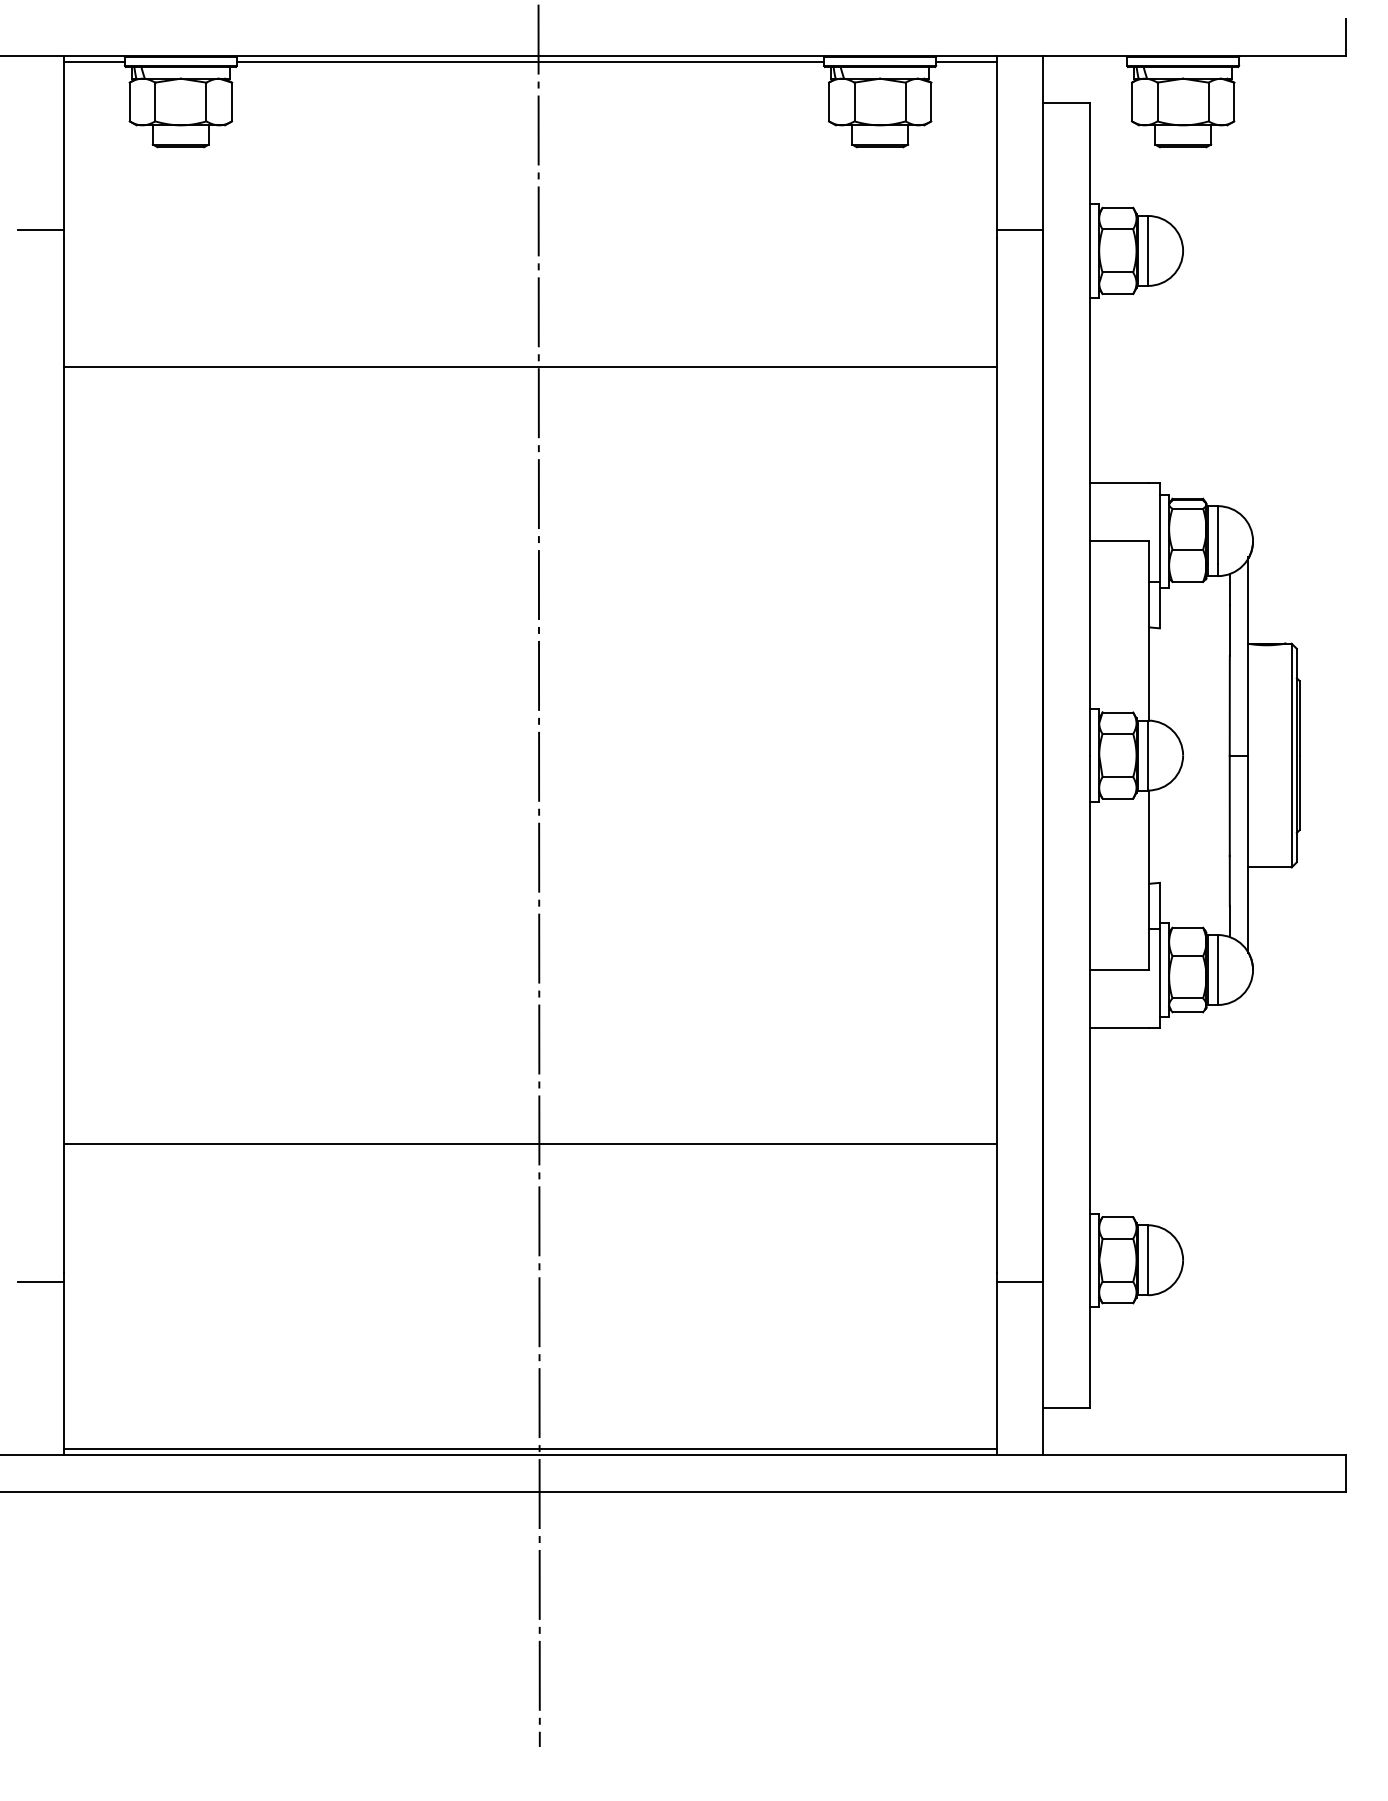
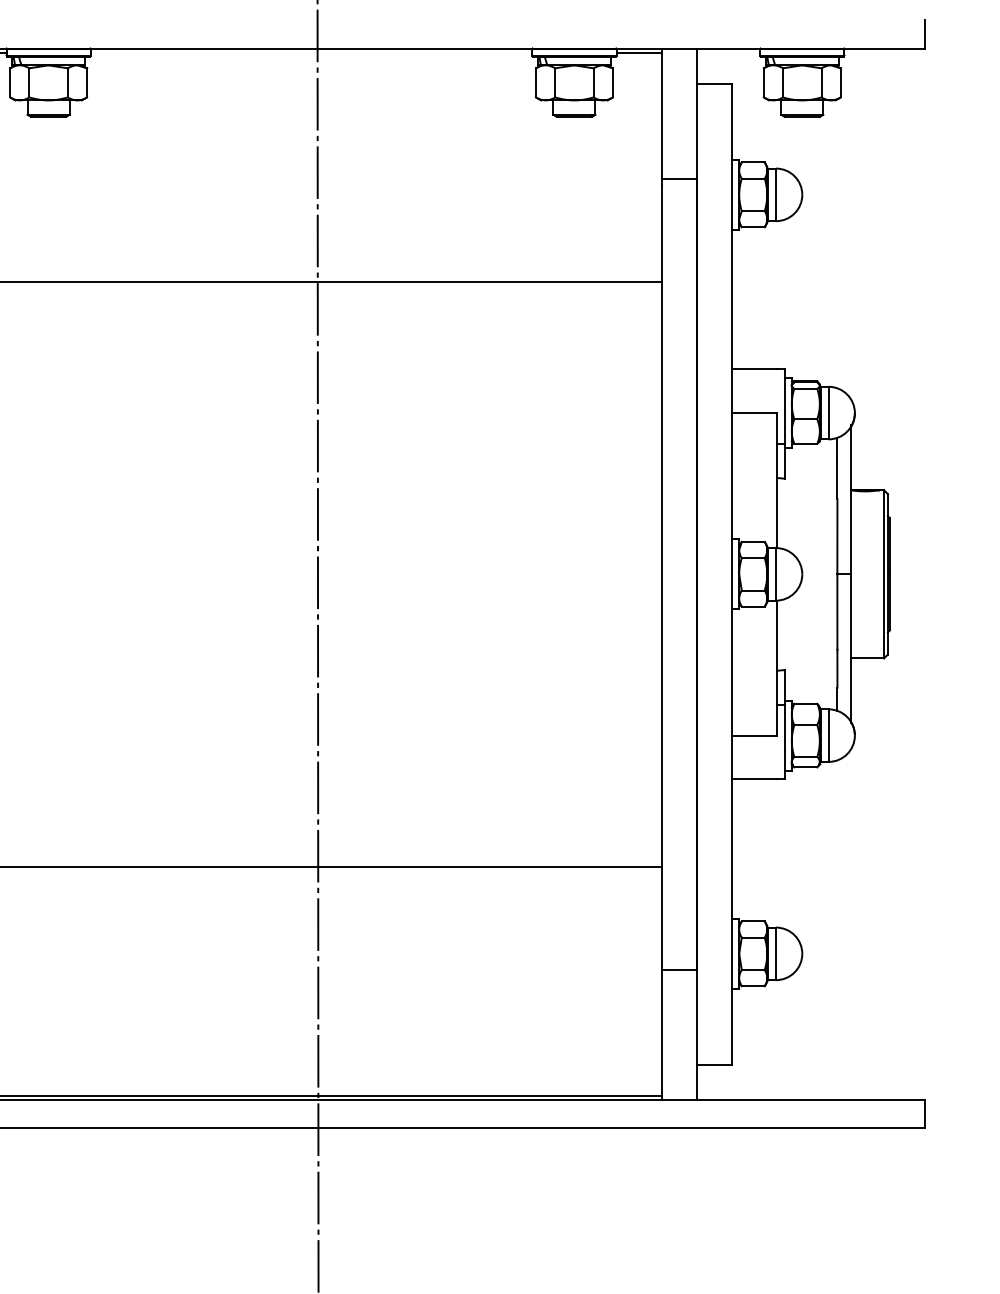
line: (530, 62) -> (311, 53), removed

